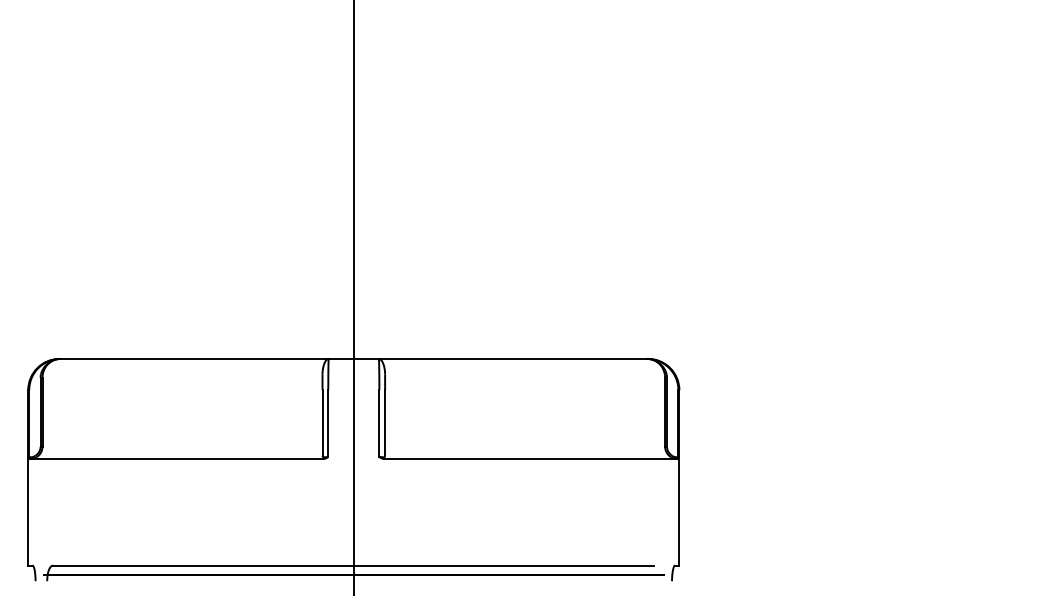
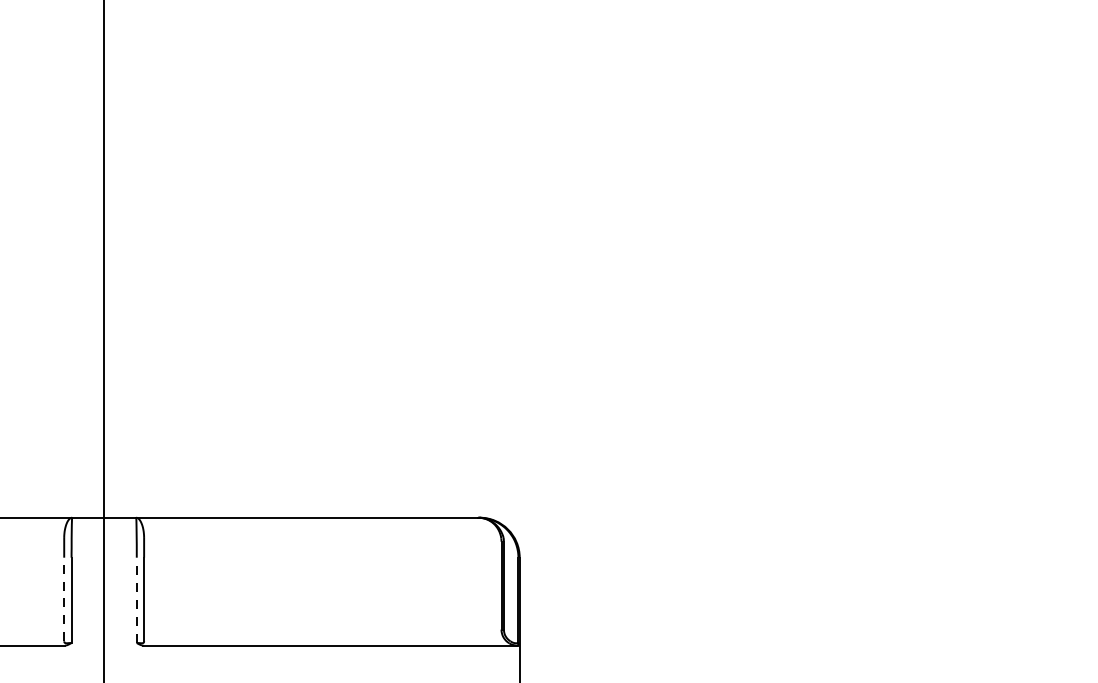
line: (322, 422) -> (64, 598), solid -> dashed
line: (379, 423) -> (136, 600), solid -> dashed

